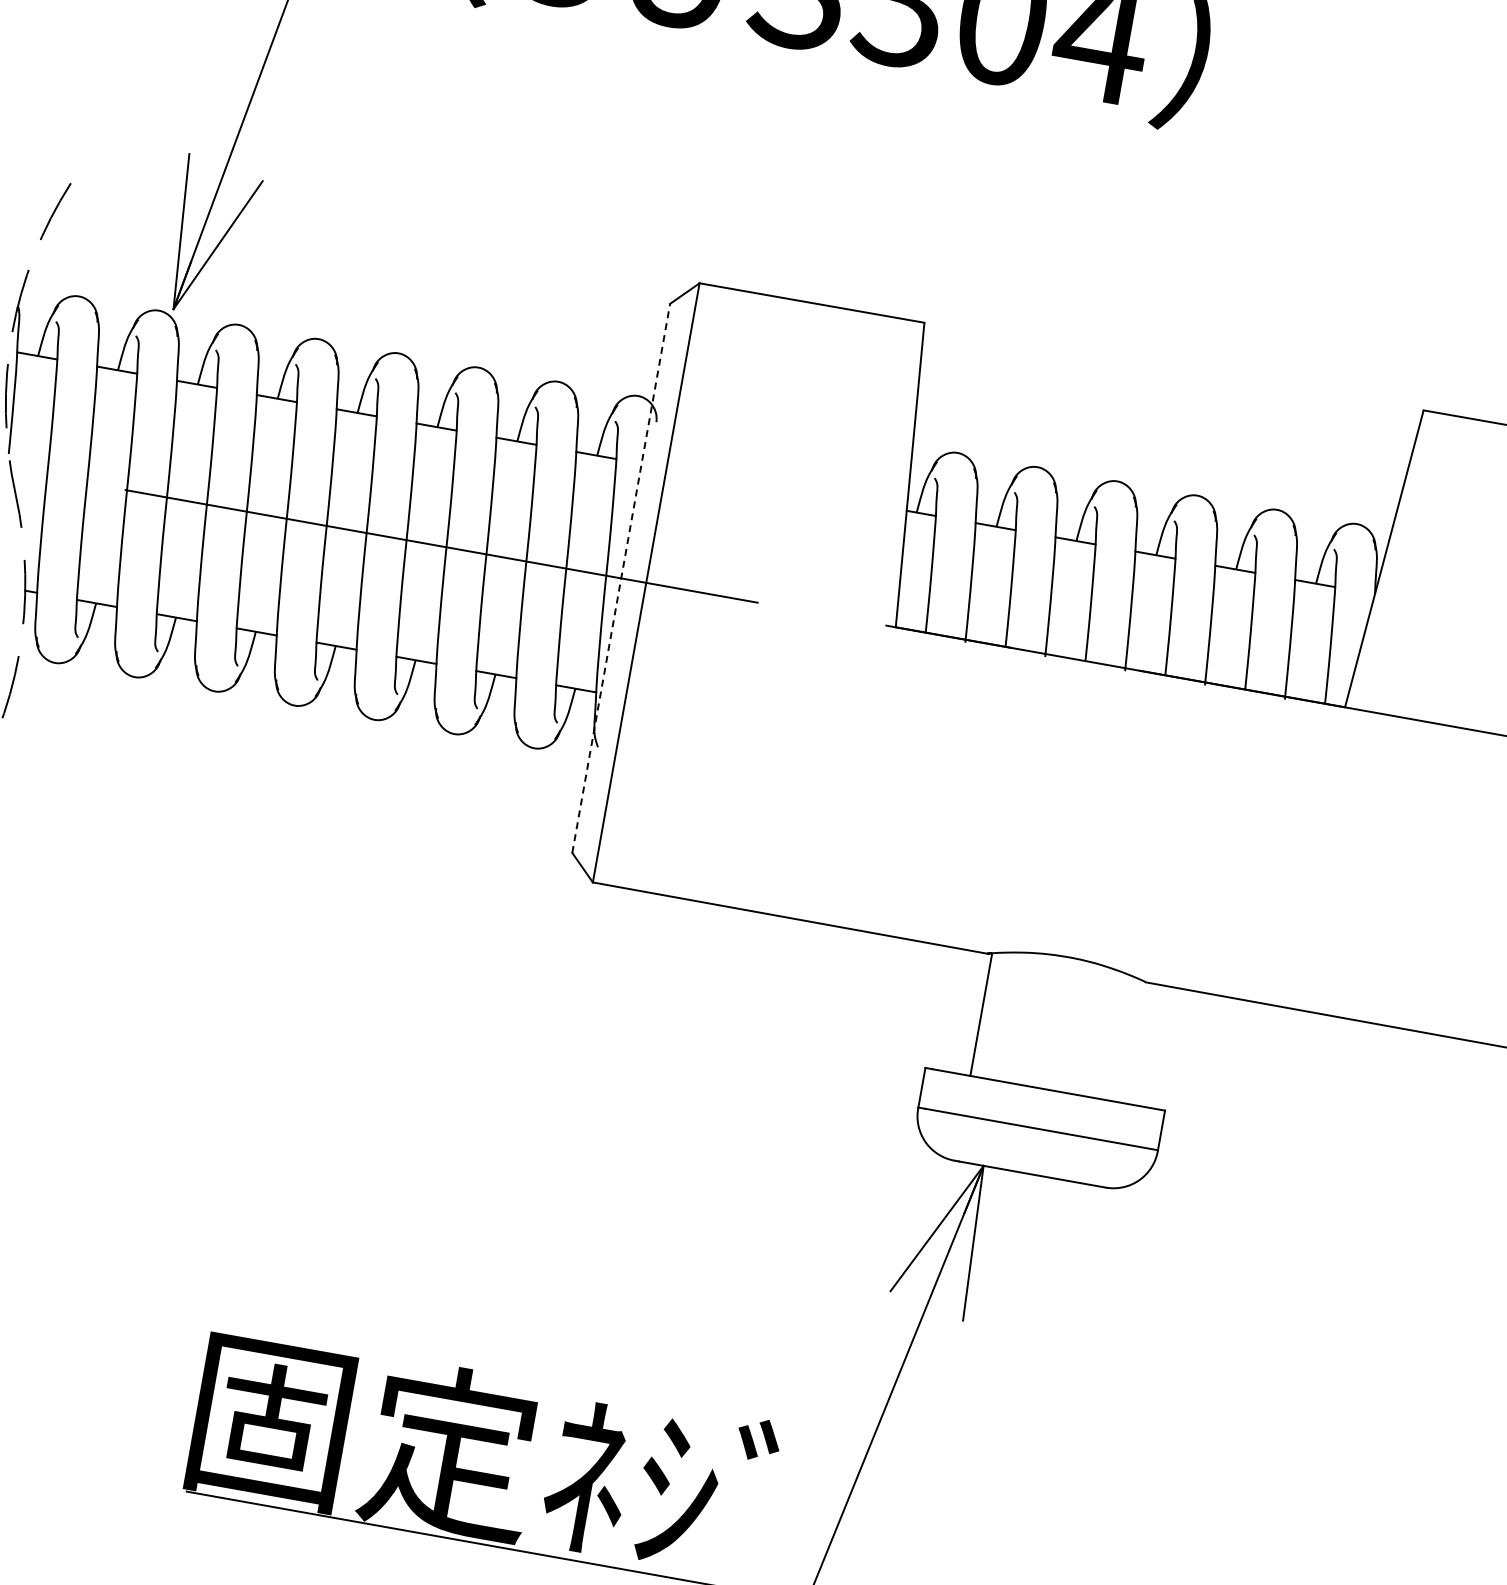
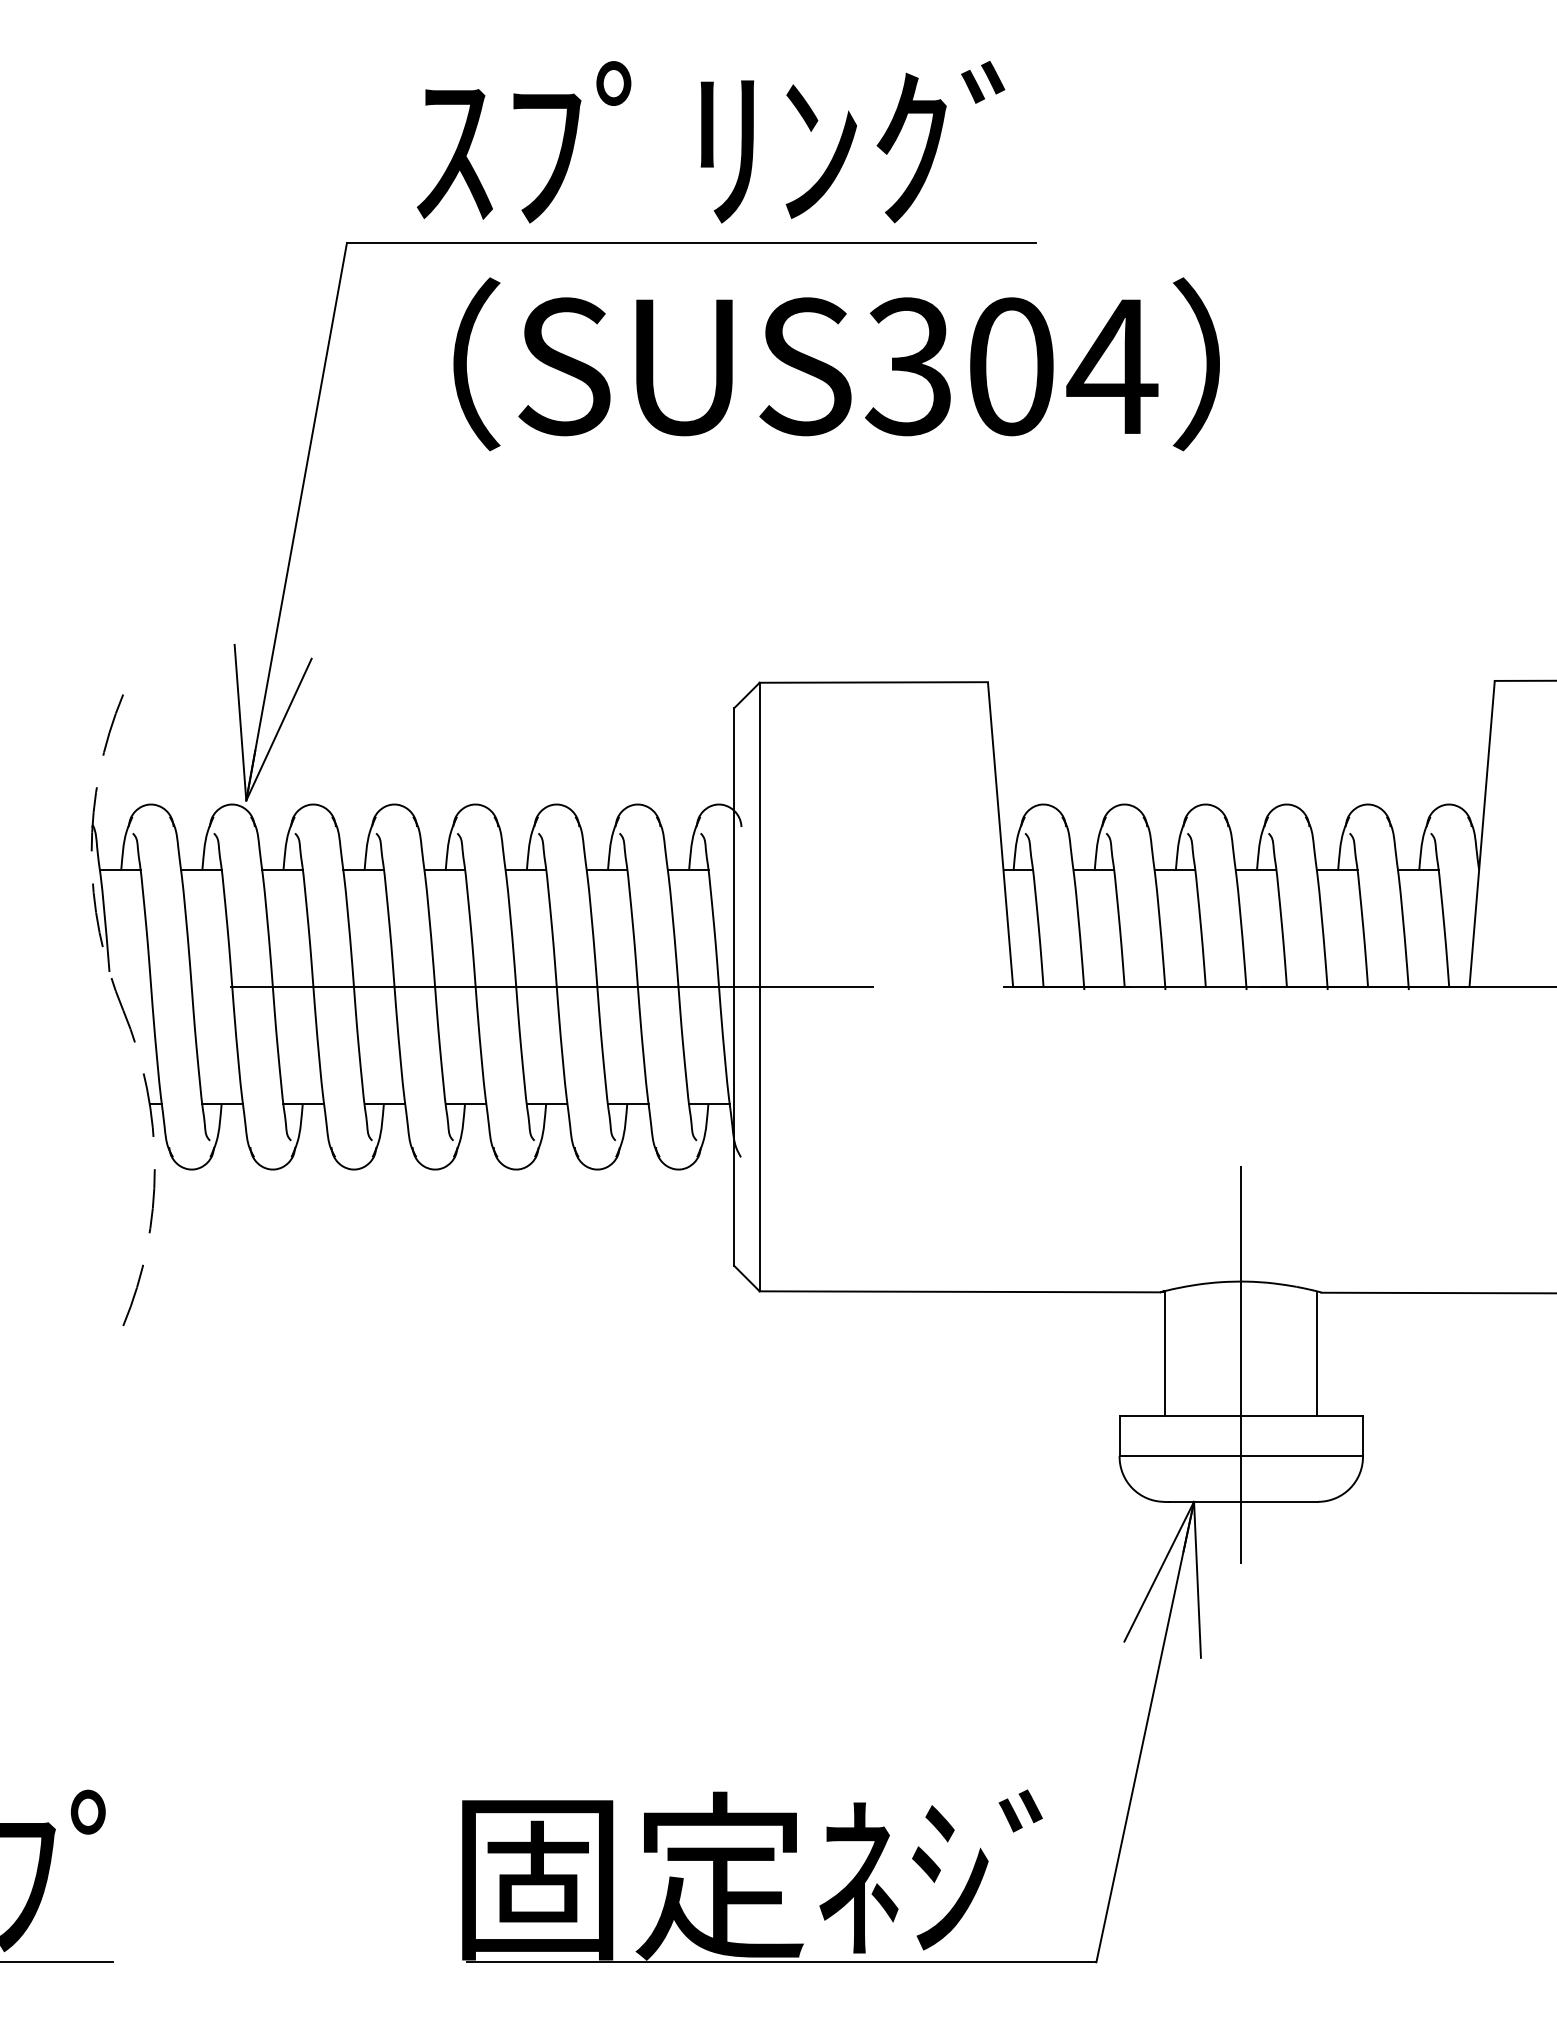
line: (621, 578) -> (734, 987), dashed -> solid
line: (1054, 1039) -> (1241, 1365), added
line: (1131, 1041) -> (1317, 1353), added

